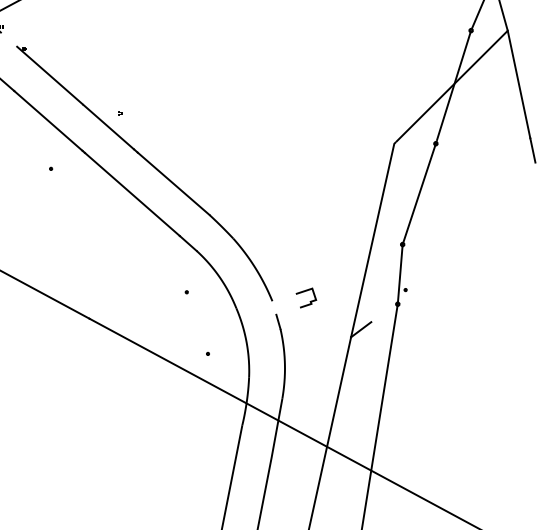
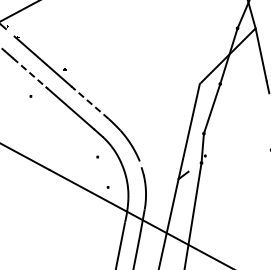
line: (50, 122) -> (30, 73), solid -> dashed
line: (172, 183) -> (90, 103), solid -> dashed
curve: (306, 293) -> (156, 157), removed

